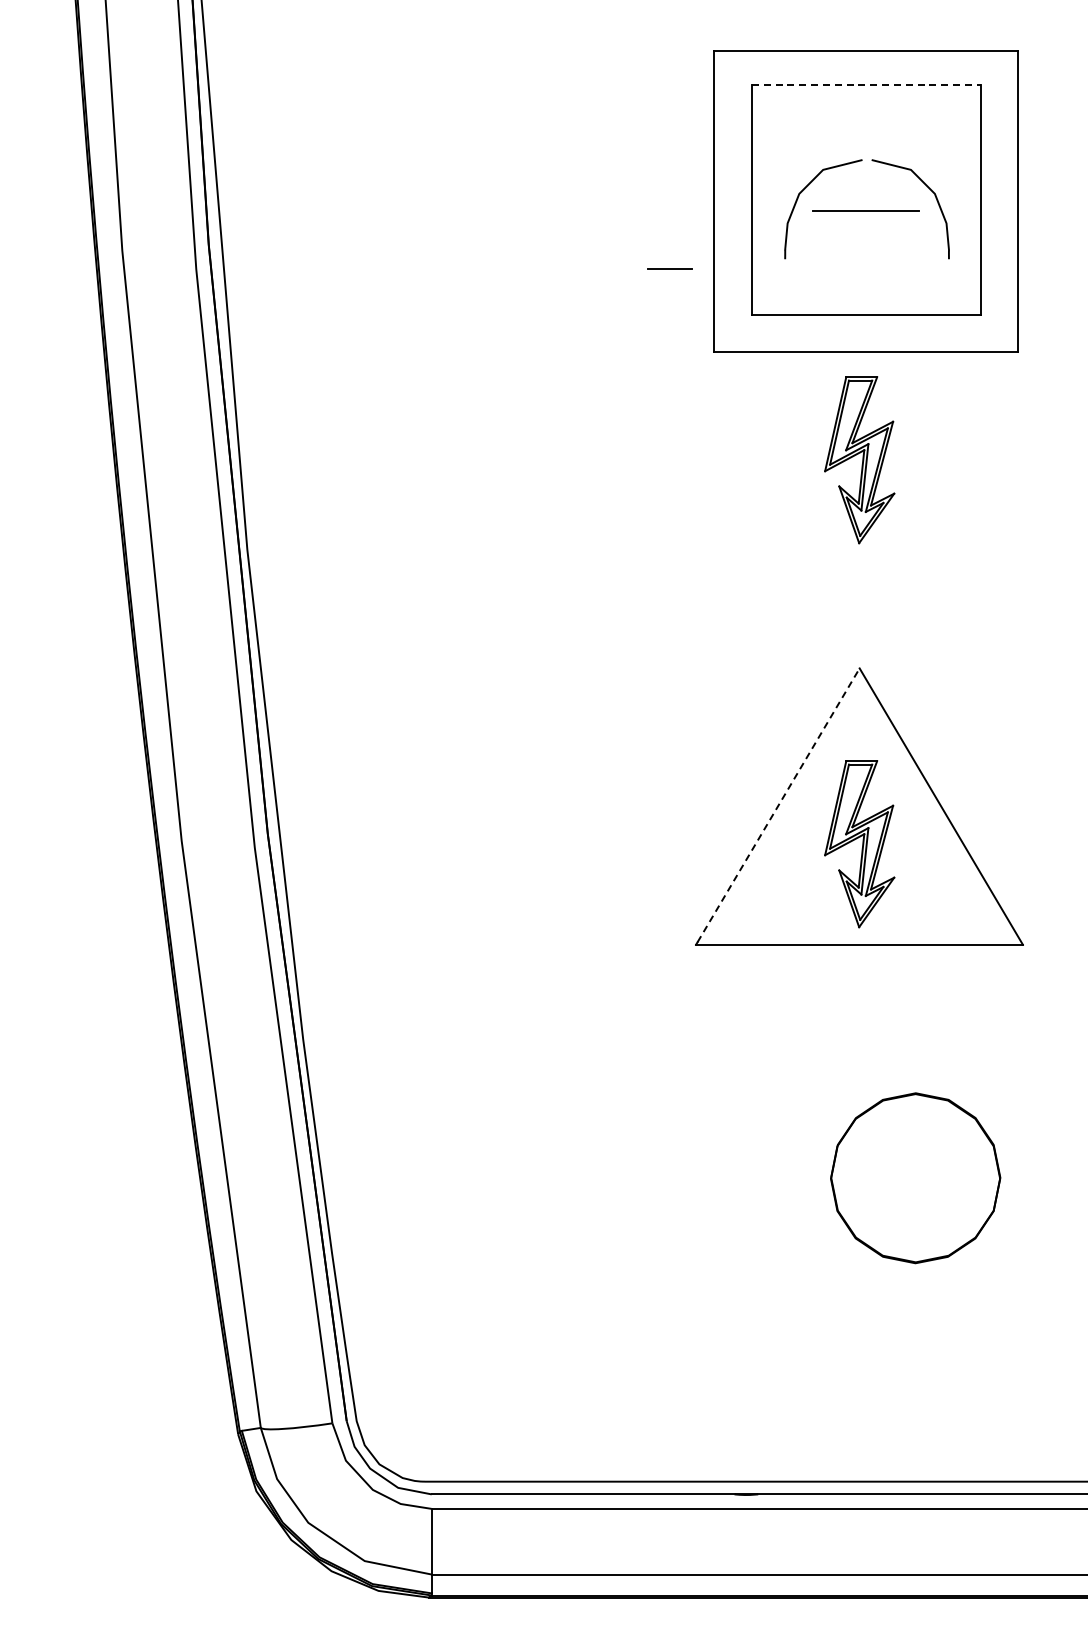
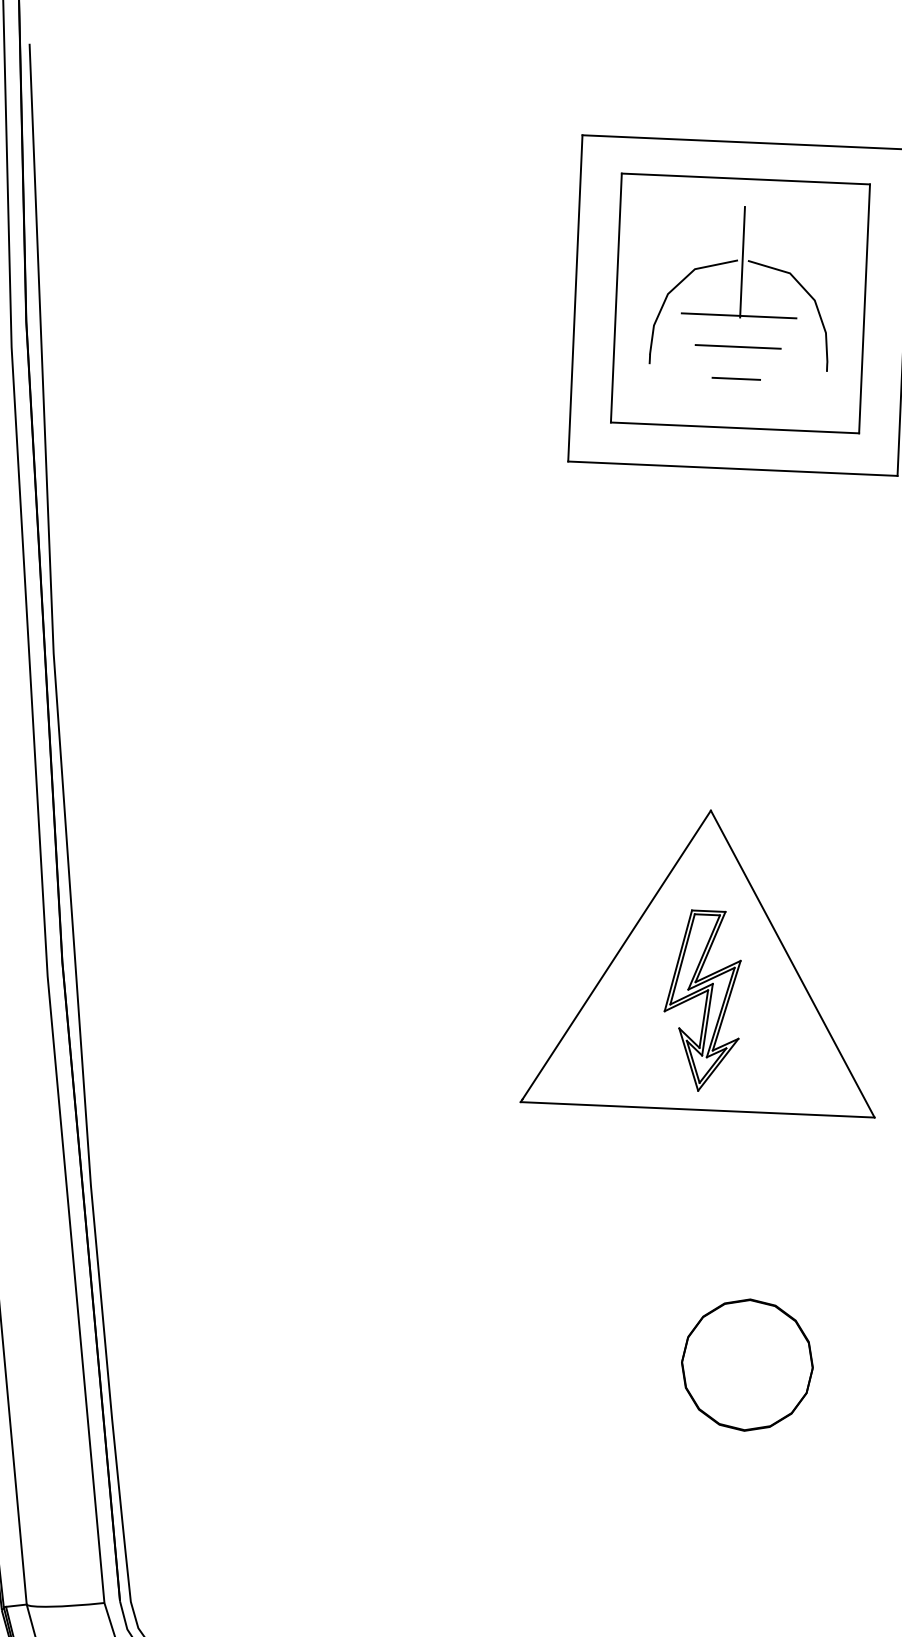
line: (866, 84) -> (745, 178), dashed -> solid
line: (866, 161) -> (742, 262), added
line: (865, 239) -> (737, 346), added
line: (669, 268) -> (736, 377), moved
part: (859, 460) -> (720, 585), removed
line: (778, 804) -> (616, 954), dashed -> solid
part: (915, 1177) -> (747, 1364), size x0.71

